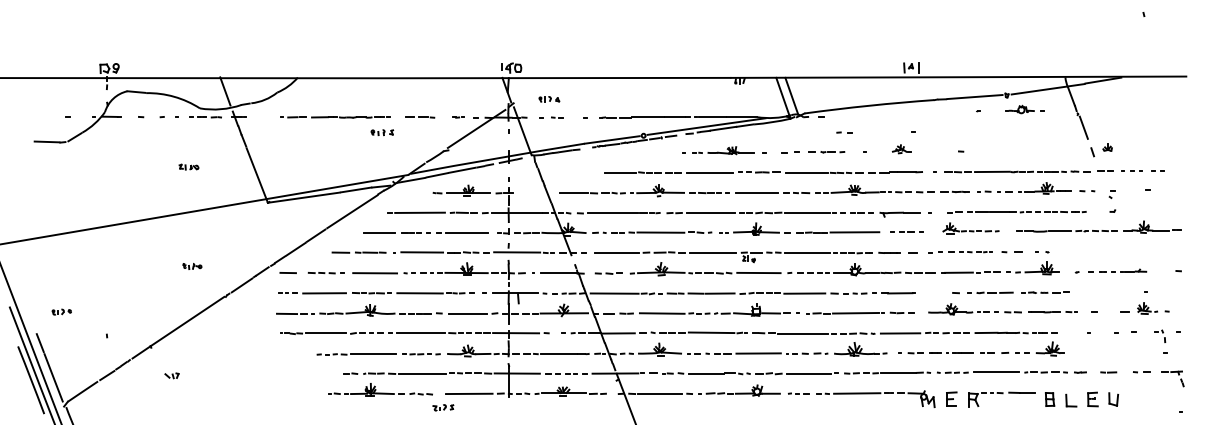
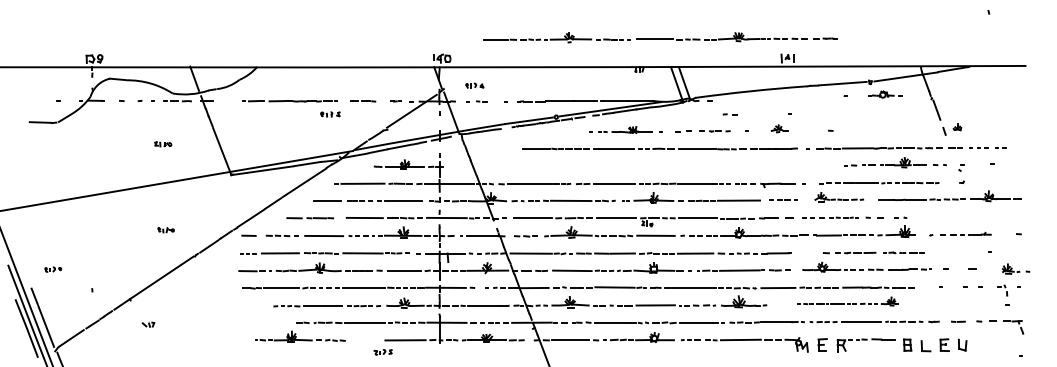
part: (764, 190) -> (660, 37), moved
part: (1153, 308) -> (1016, 269), moved
part: (981, 348) -> (848, 301), size x0.7
part: (1141, 372) -> (986, 321), size x1.4
part: (380, 389) -> (300, 336), moved

